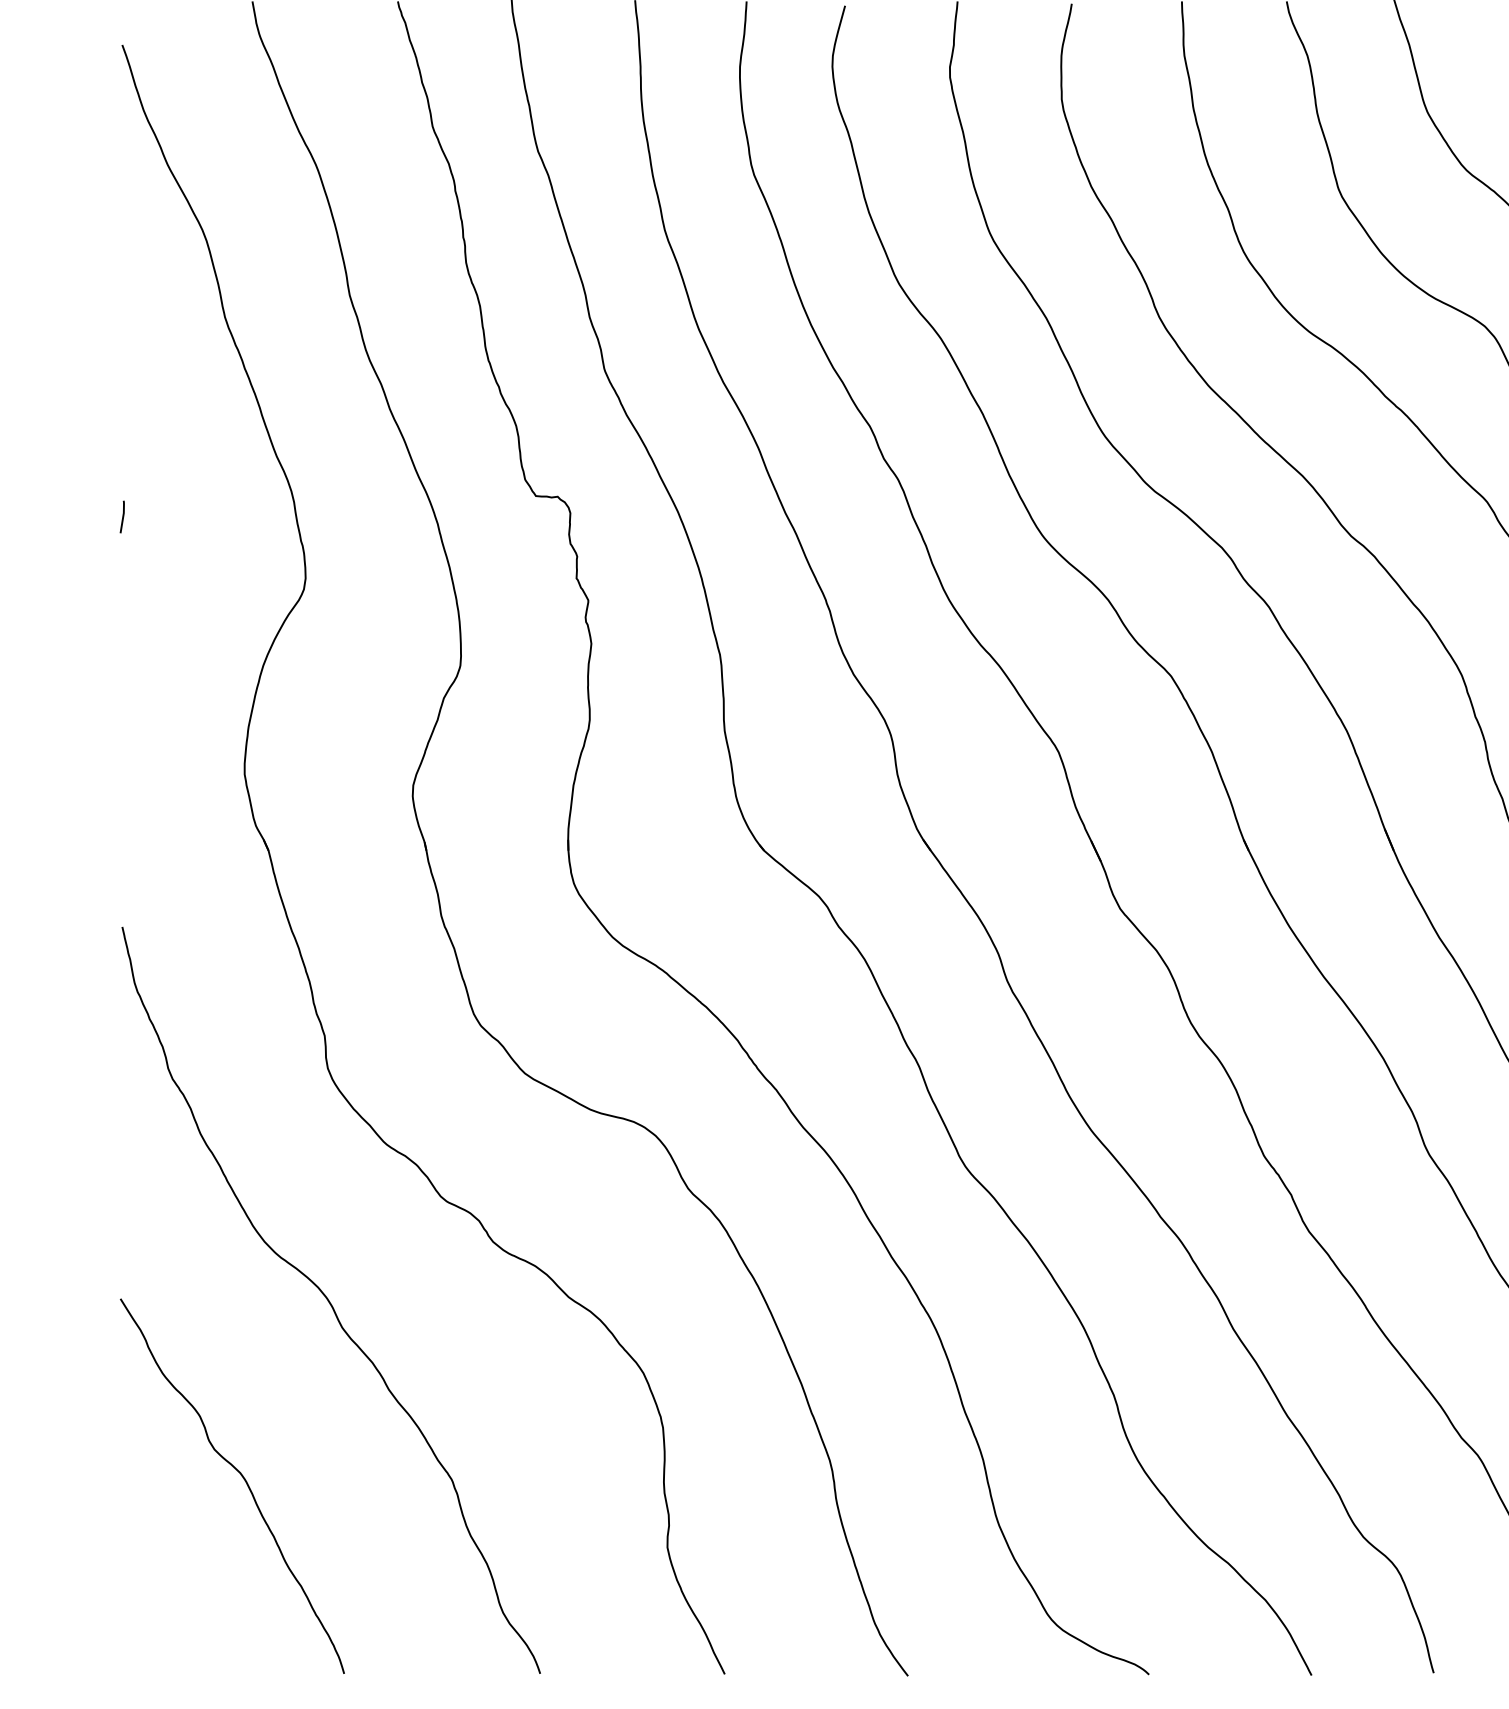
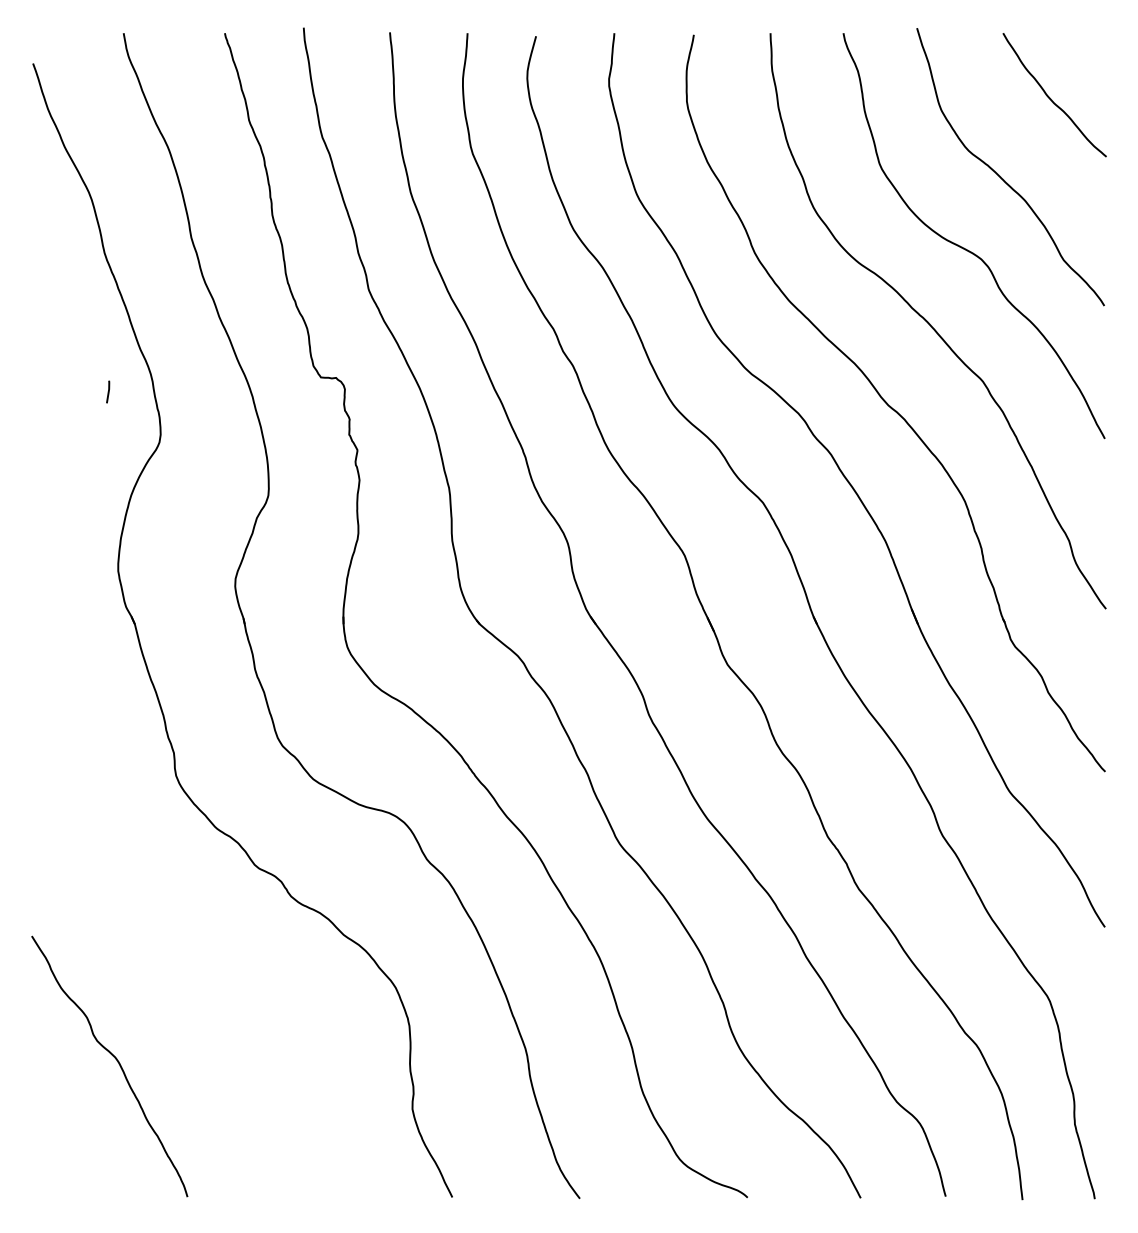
line: (122, 516) -> (108, 391), moved
curve: (329, 1300) -> (177, 937), removed

